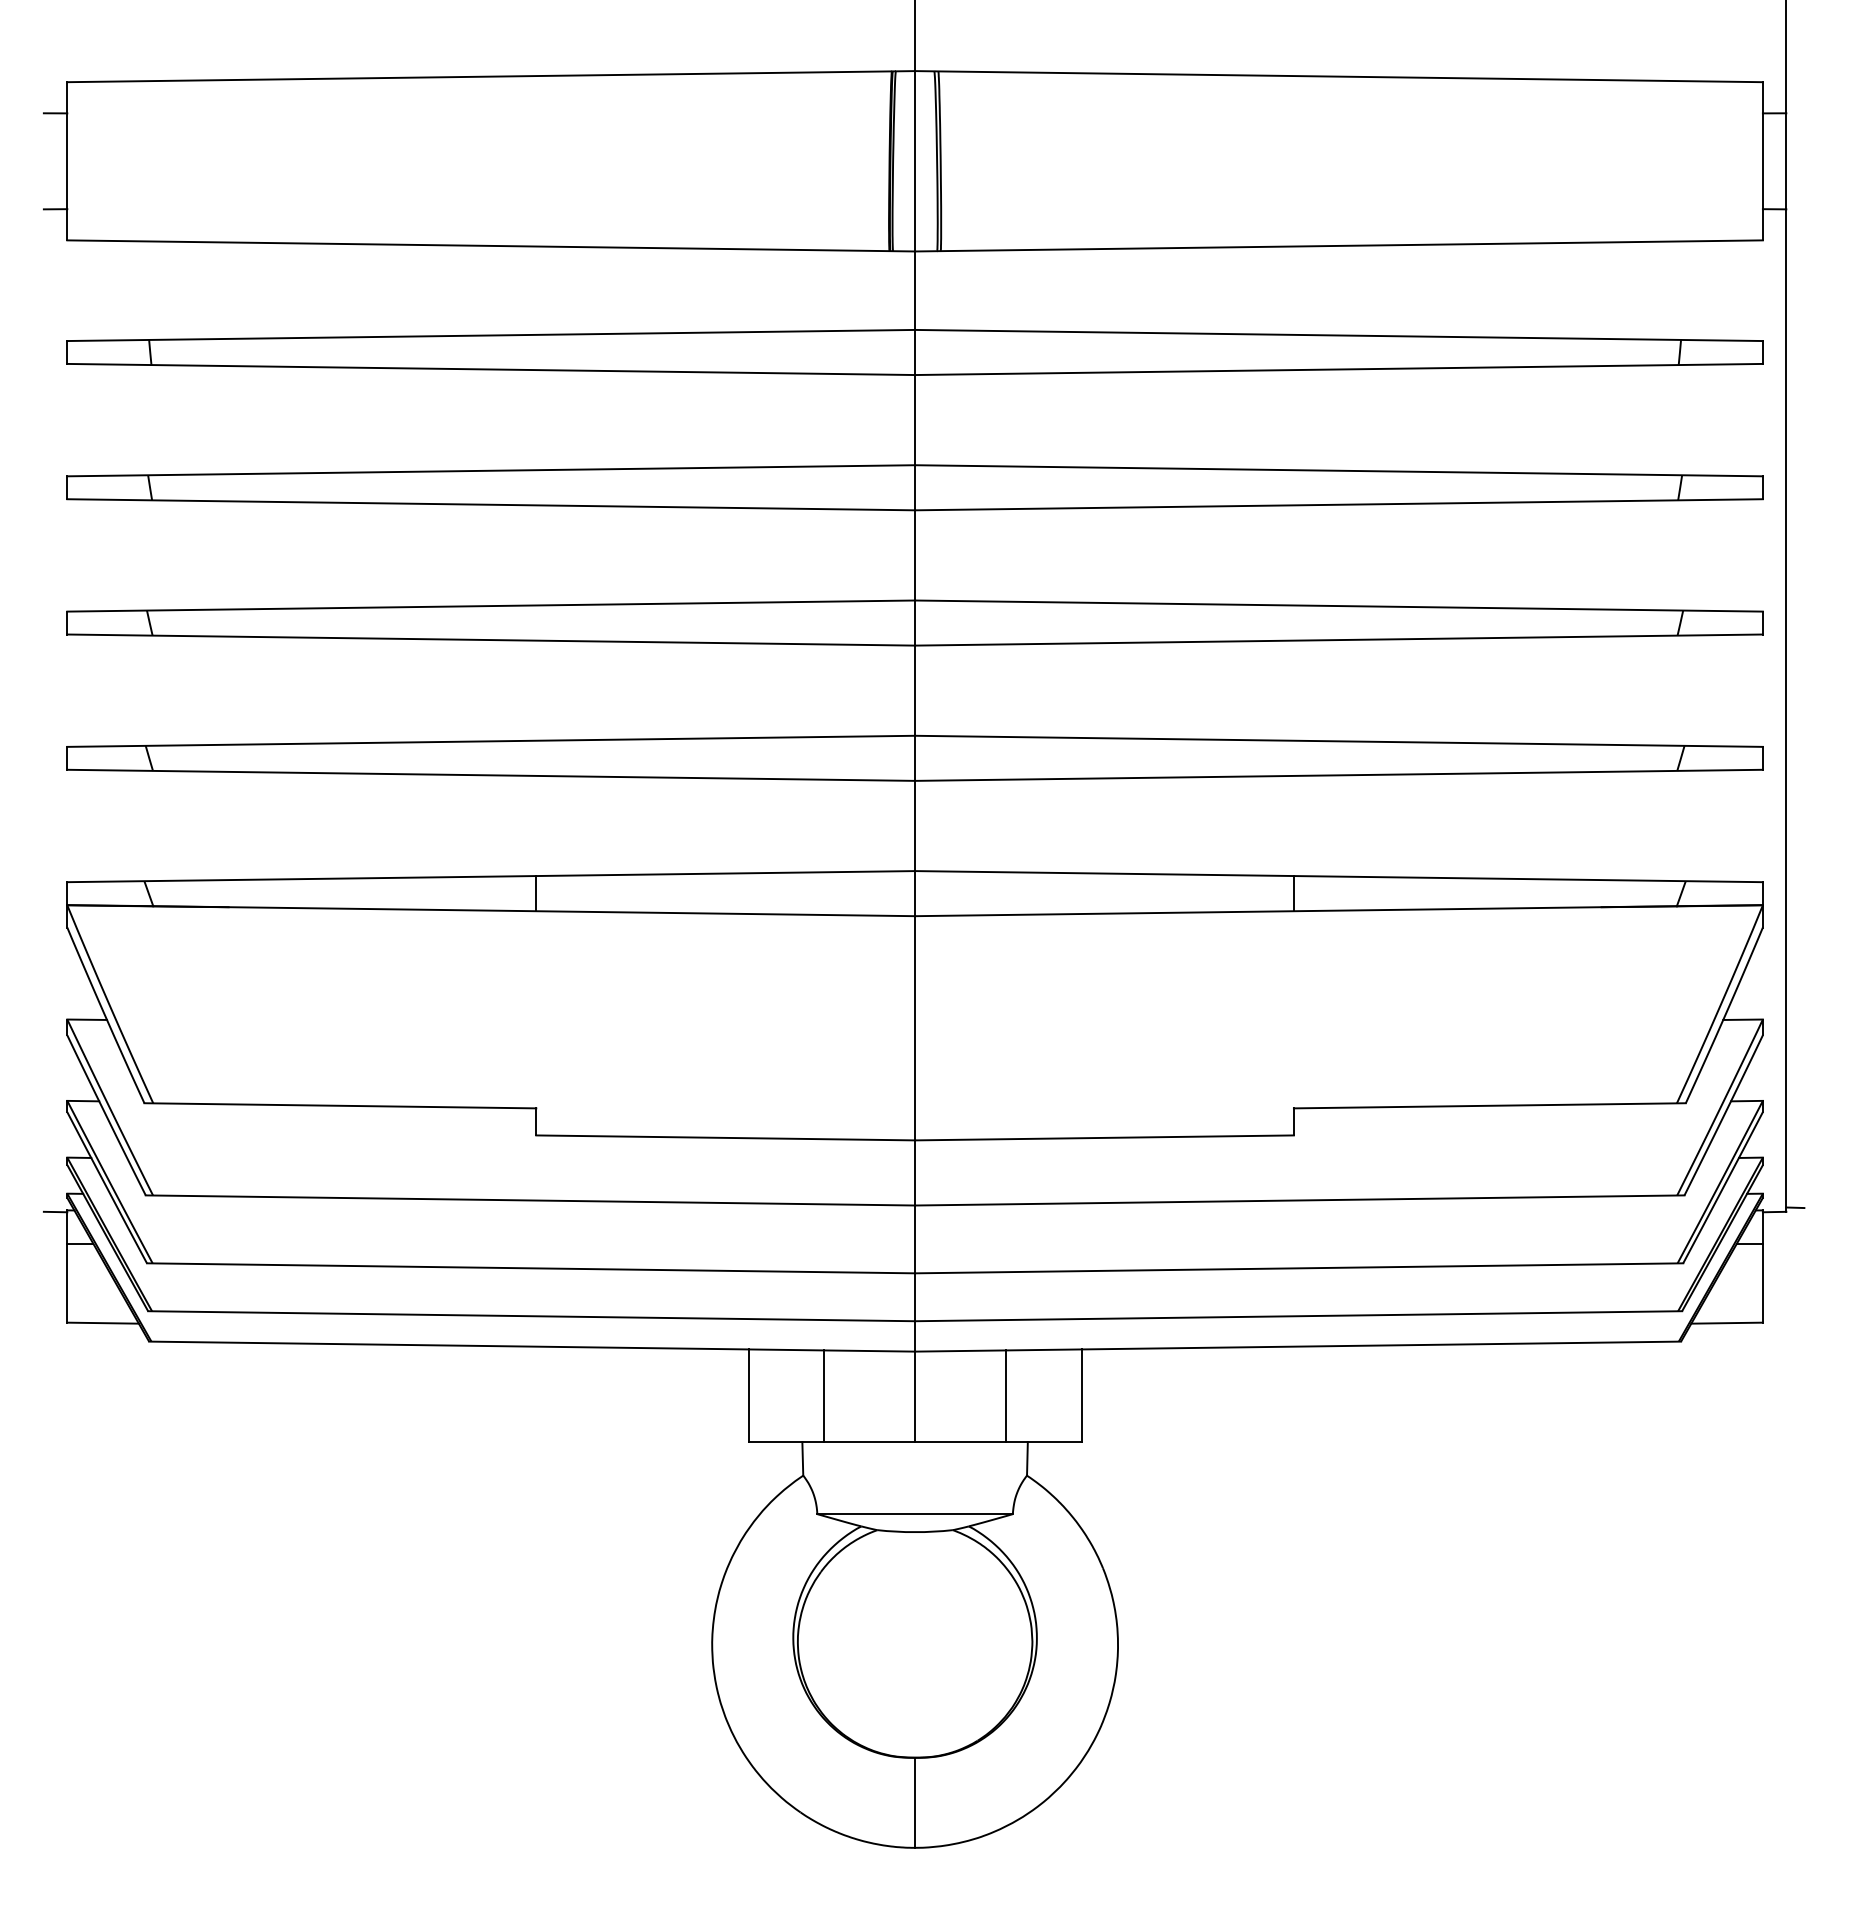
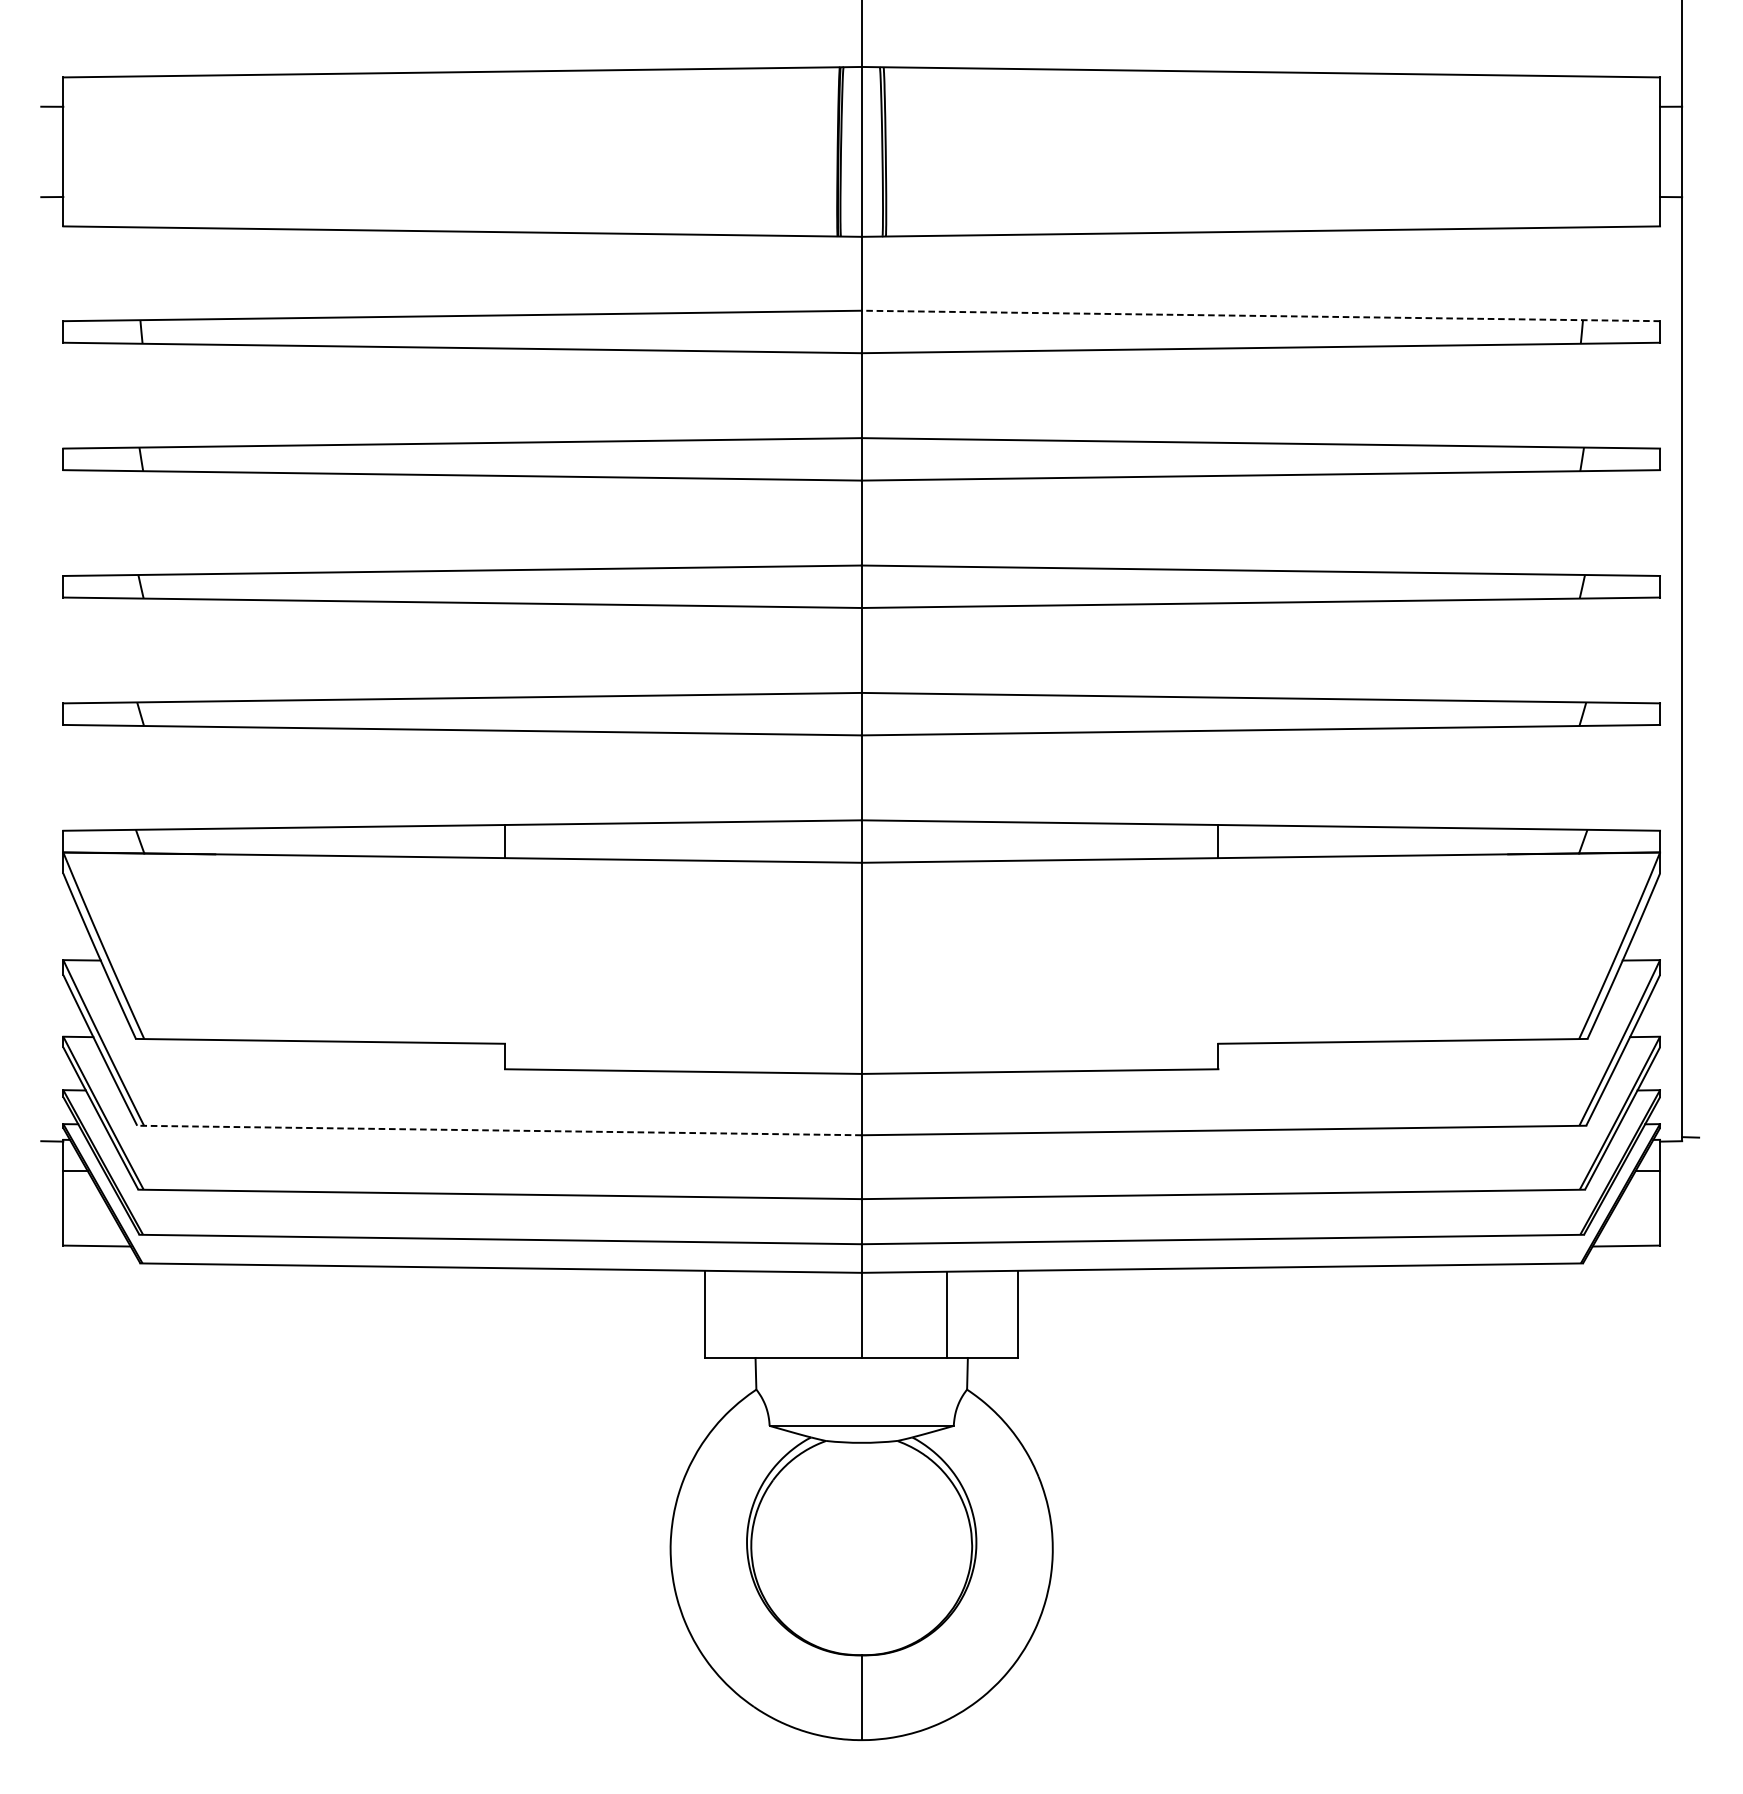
line: (1338, 335) -> (1260, 315), solid -> dashed
line: (530, 1200) -> (499, 1130), solid -> dashed
line: (824, 1395) -> (776, 1314), removed

